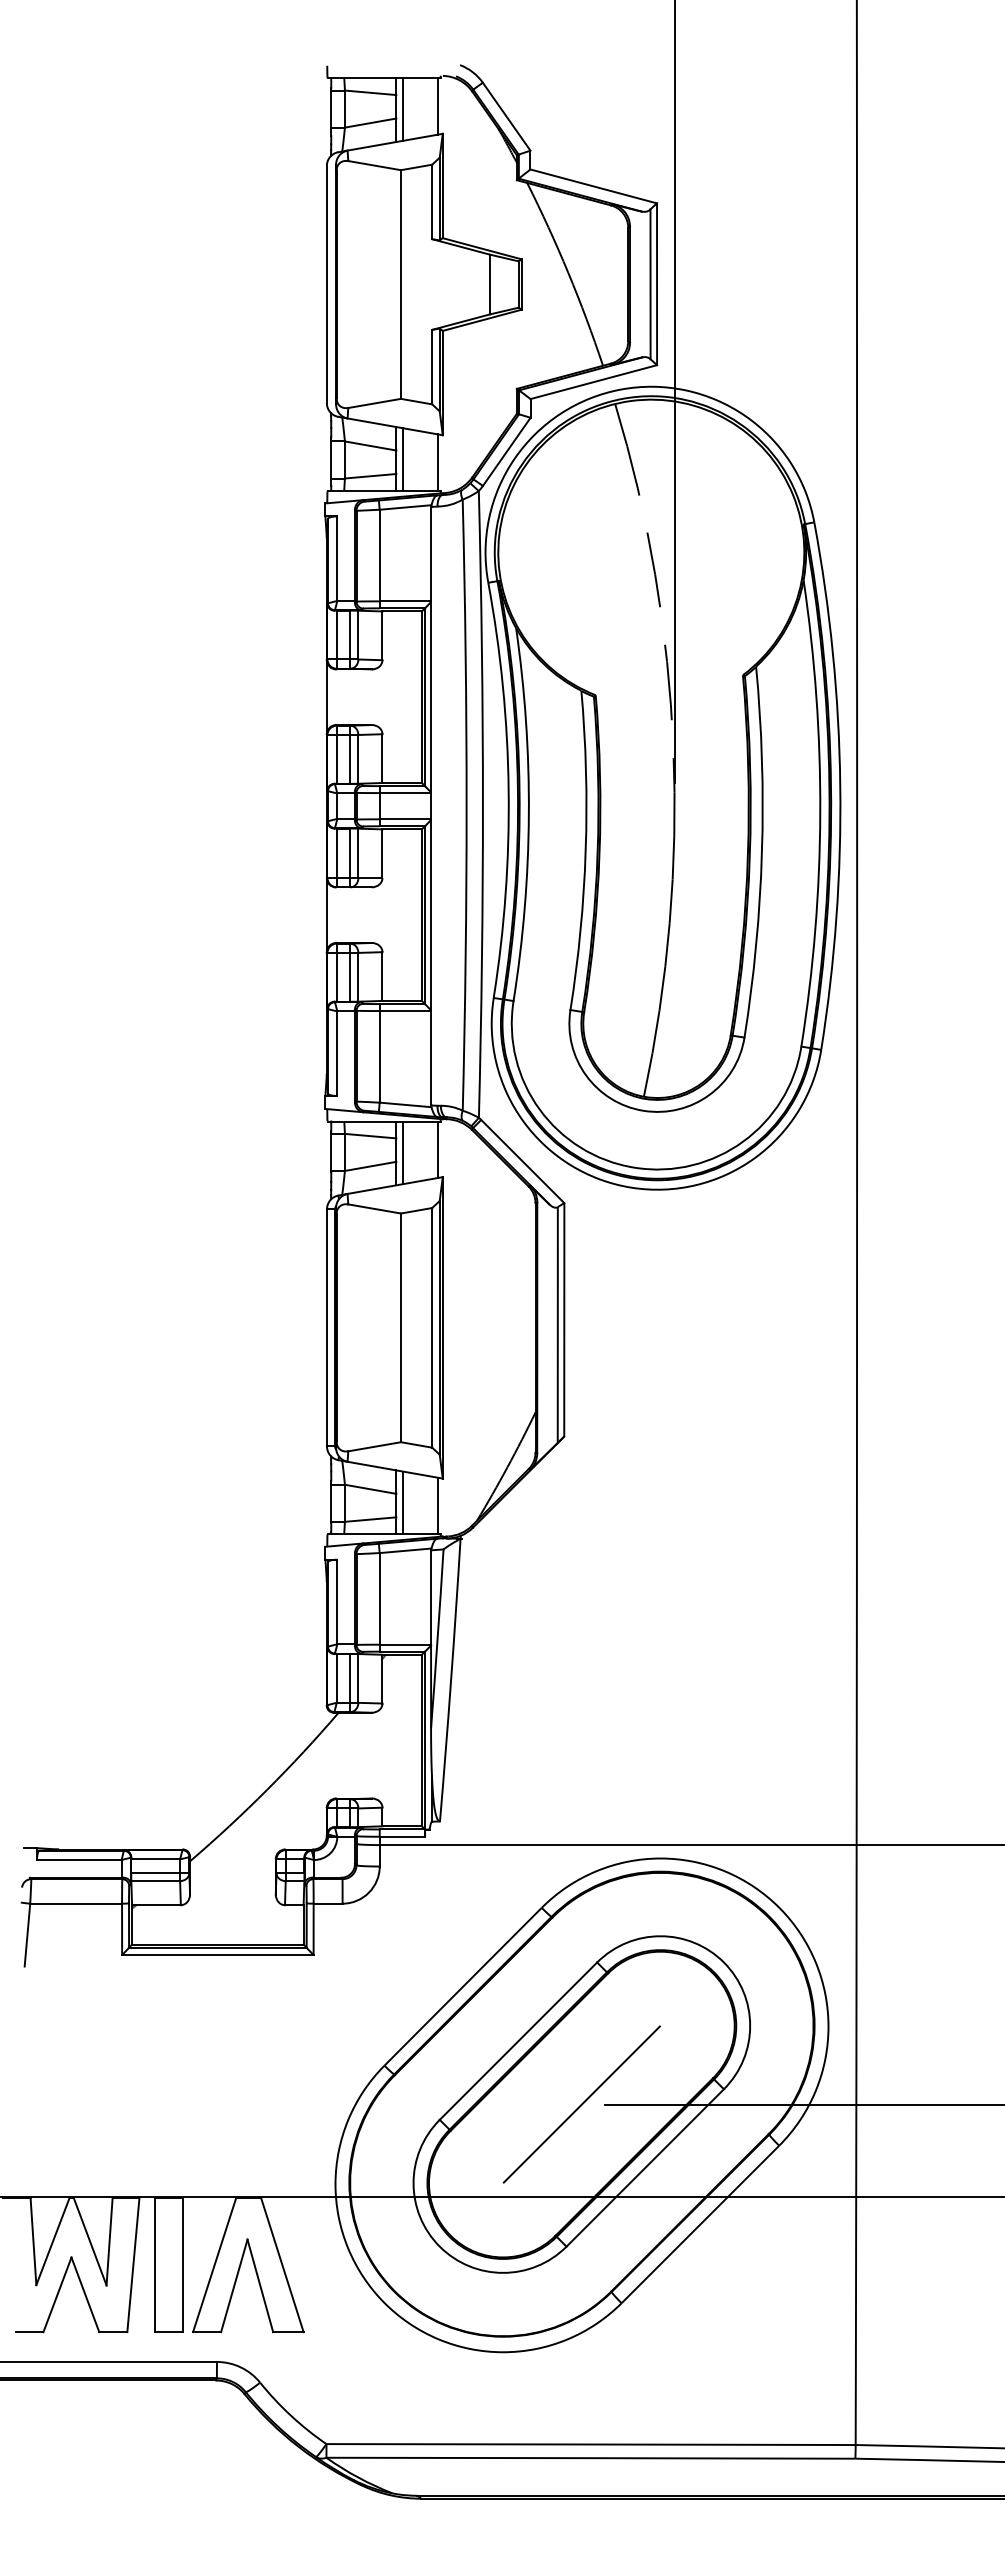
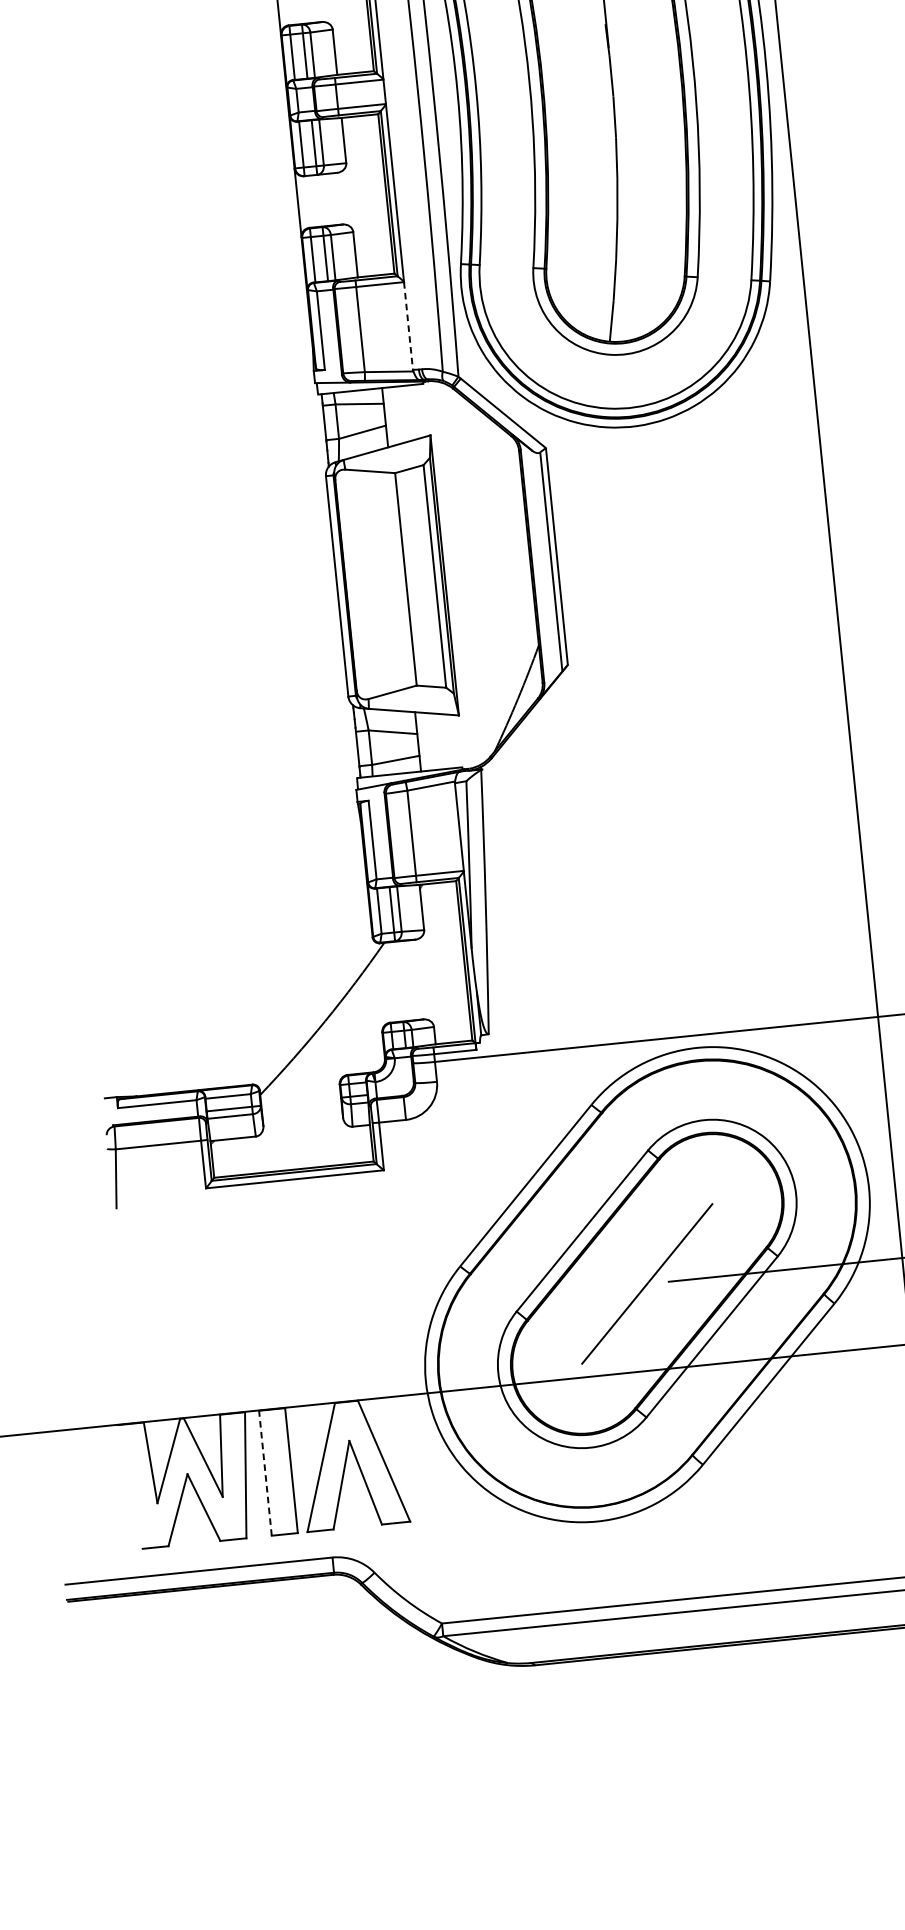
line: (431, 1058) -> (408, 326), solid -> dashed
line: (437, 1149) -> (423, 410), removed
line: (403, 1152) -> (391, 416), removed
line: (403, 1502) -> (424, 741), removed
line: (437, 1505) -> (456, 740), removed
line: (154, 2264) -> (265, 1472), solid -> dashed

